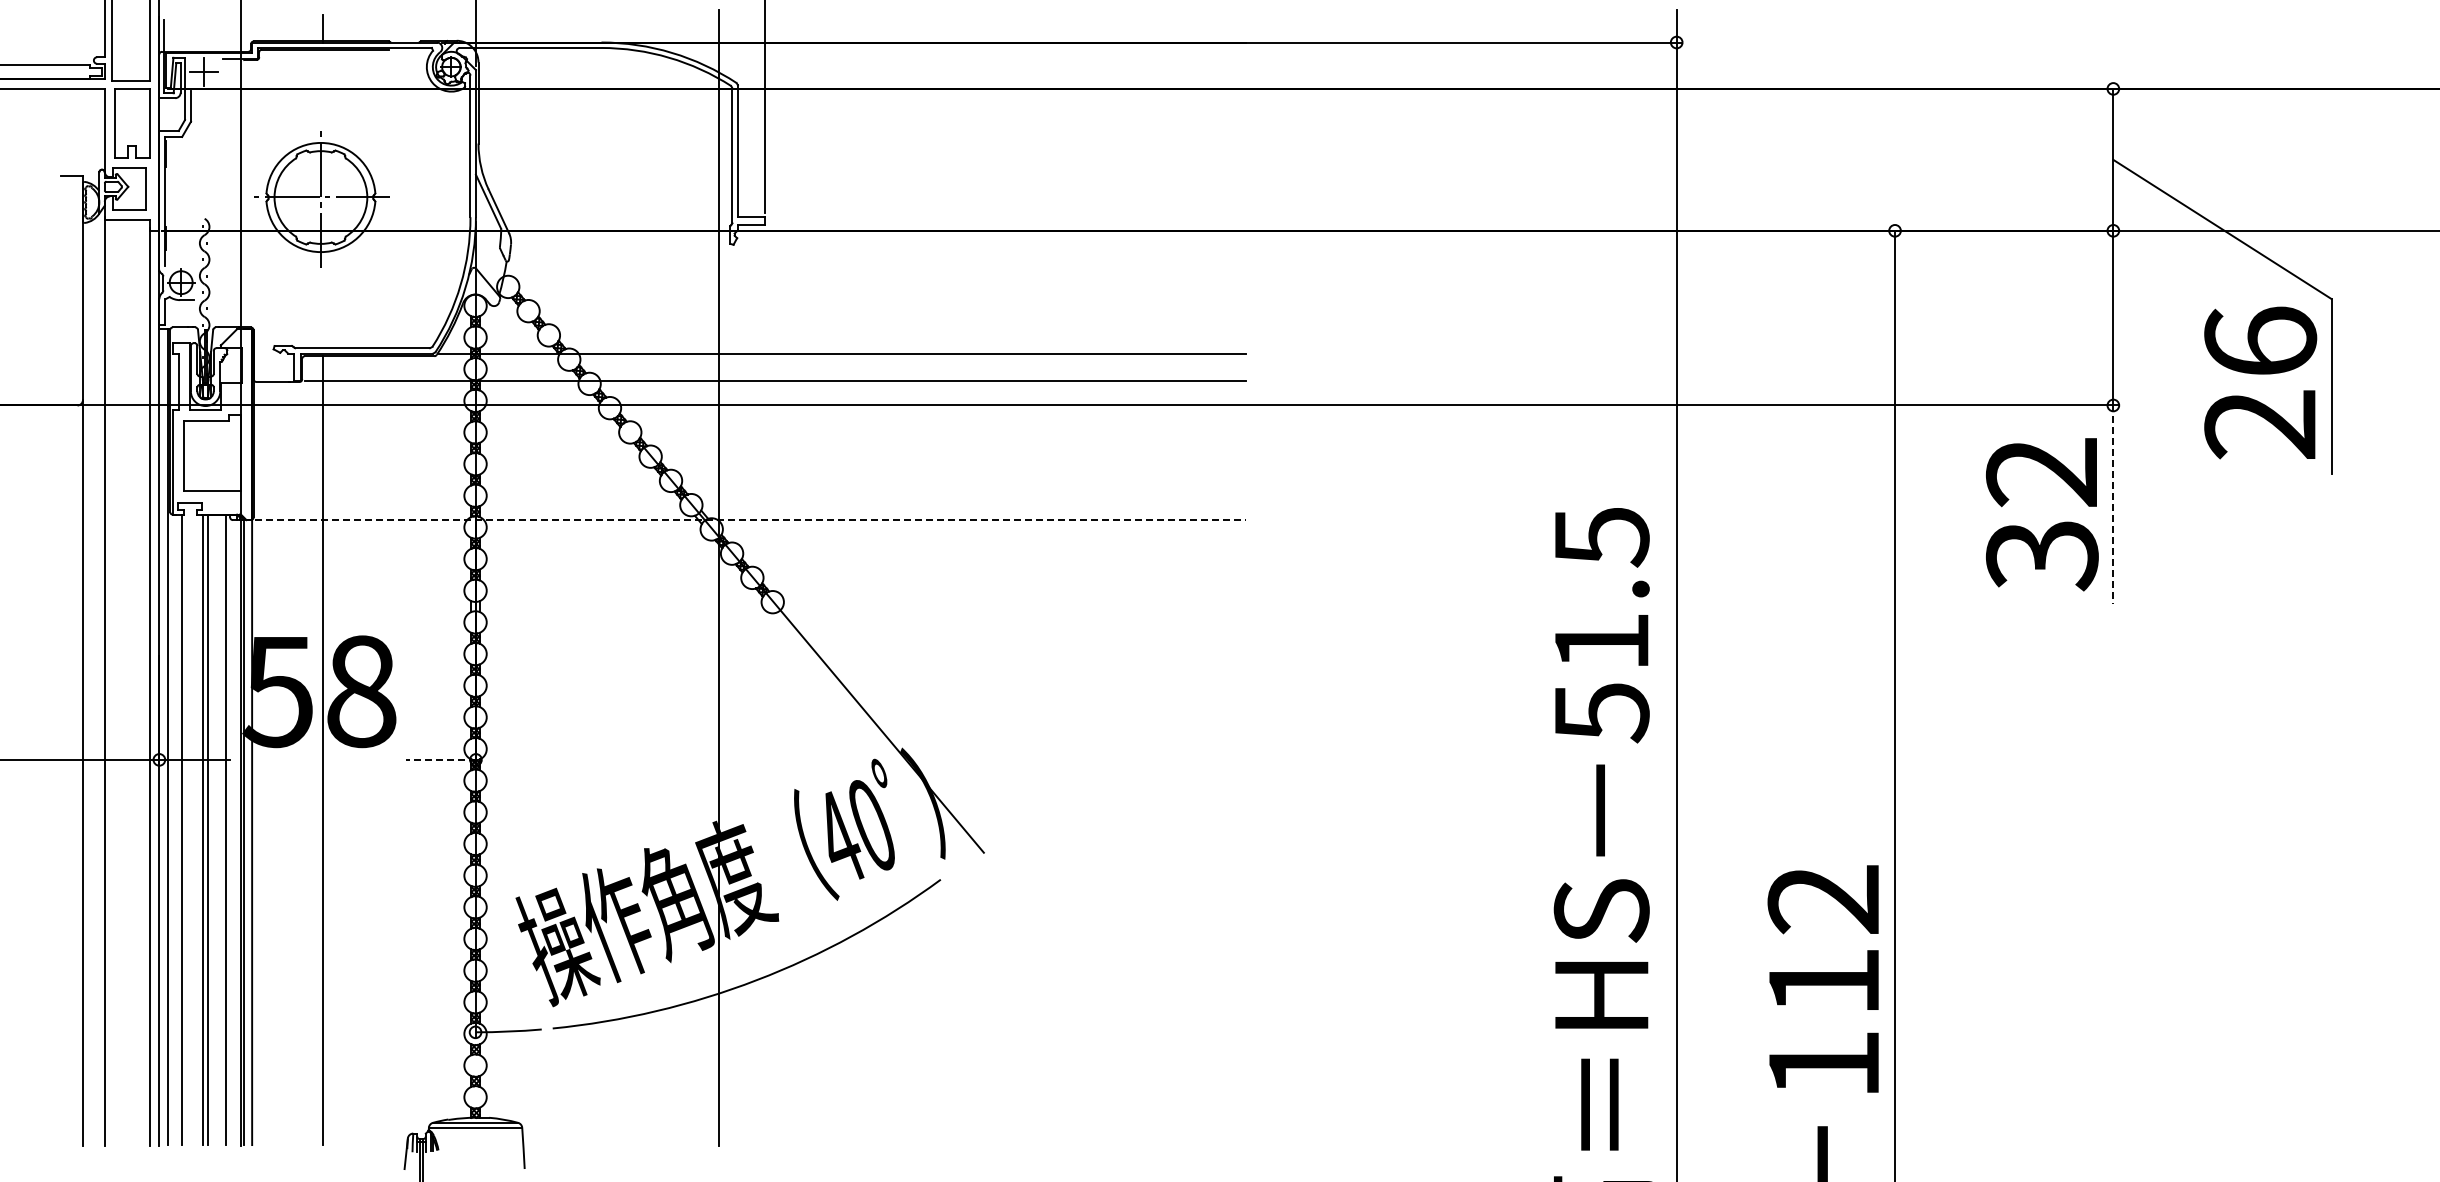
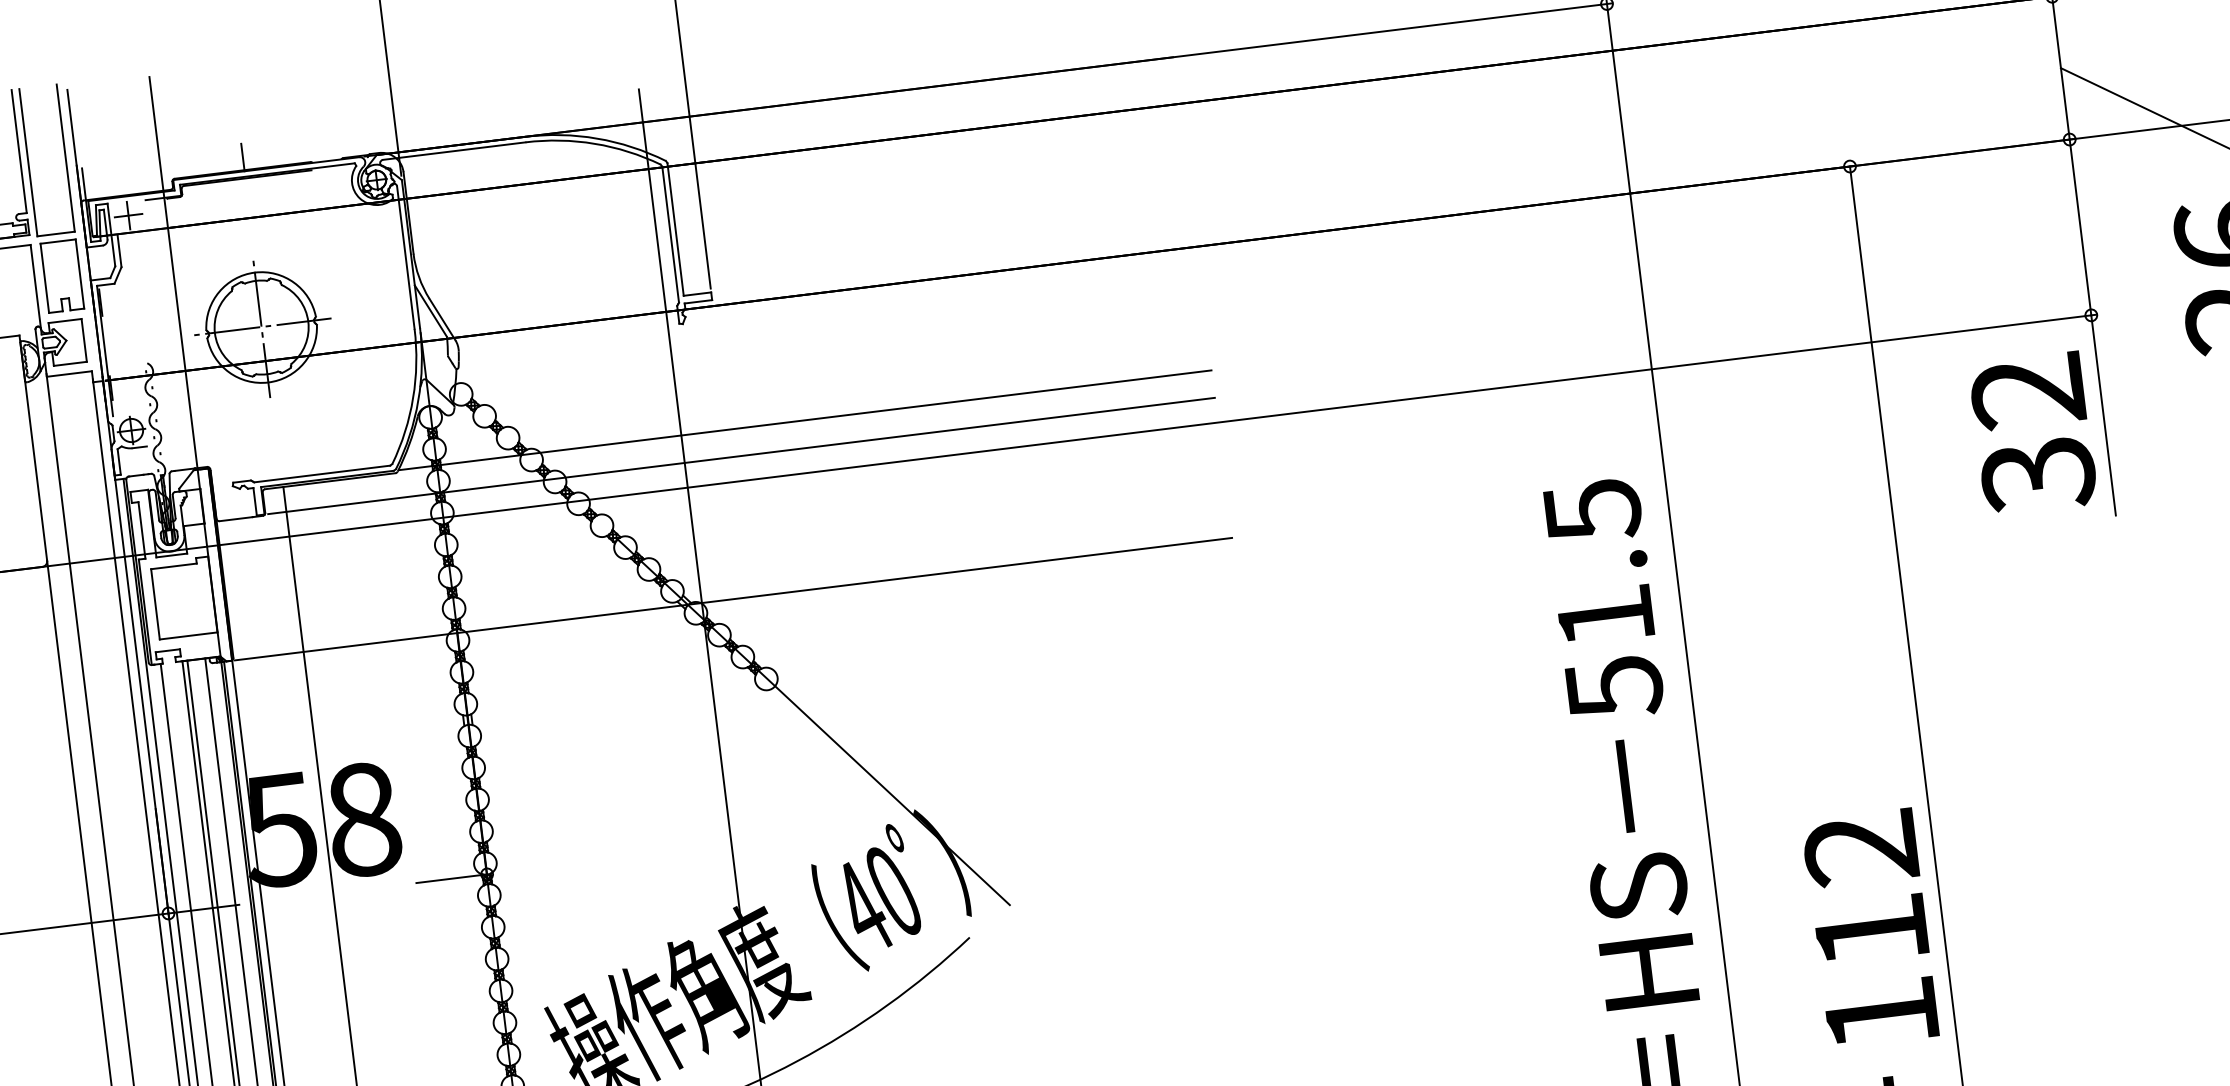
line: (2113, 505) -> (2103, 415), dashed -> solid
line: (750, 520) -> (733, 599), dashed -> solid
line: (440, 759) -> (451, 878), dashed -> solid

